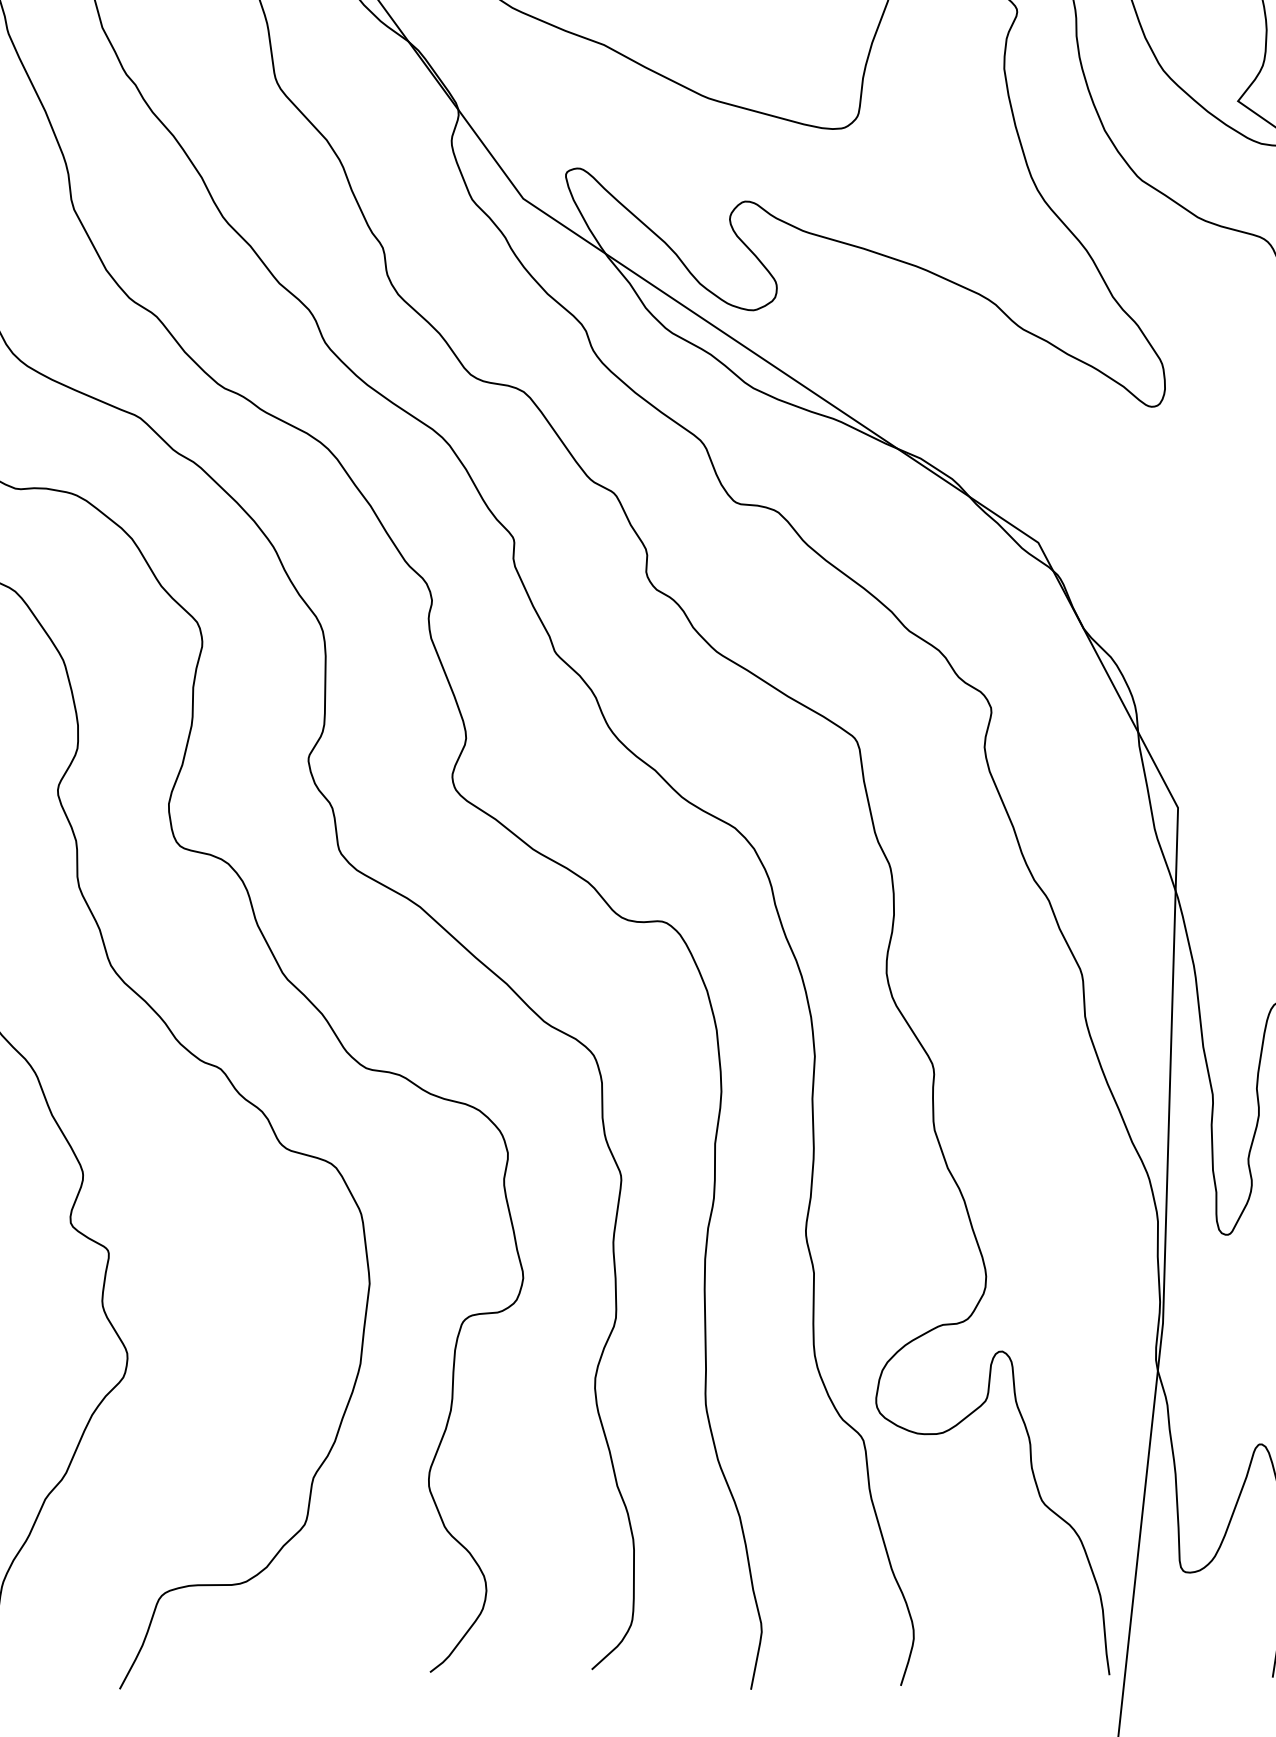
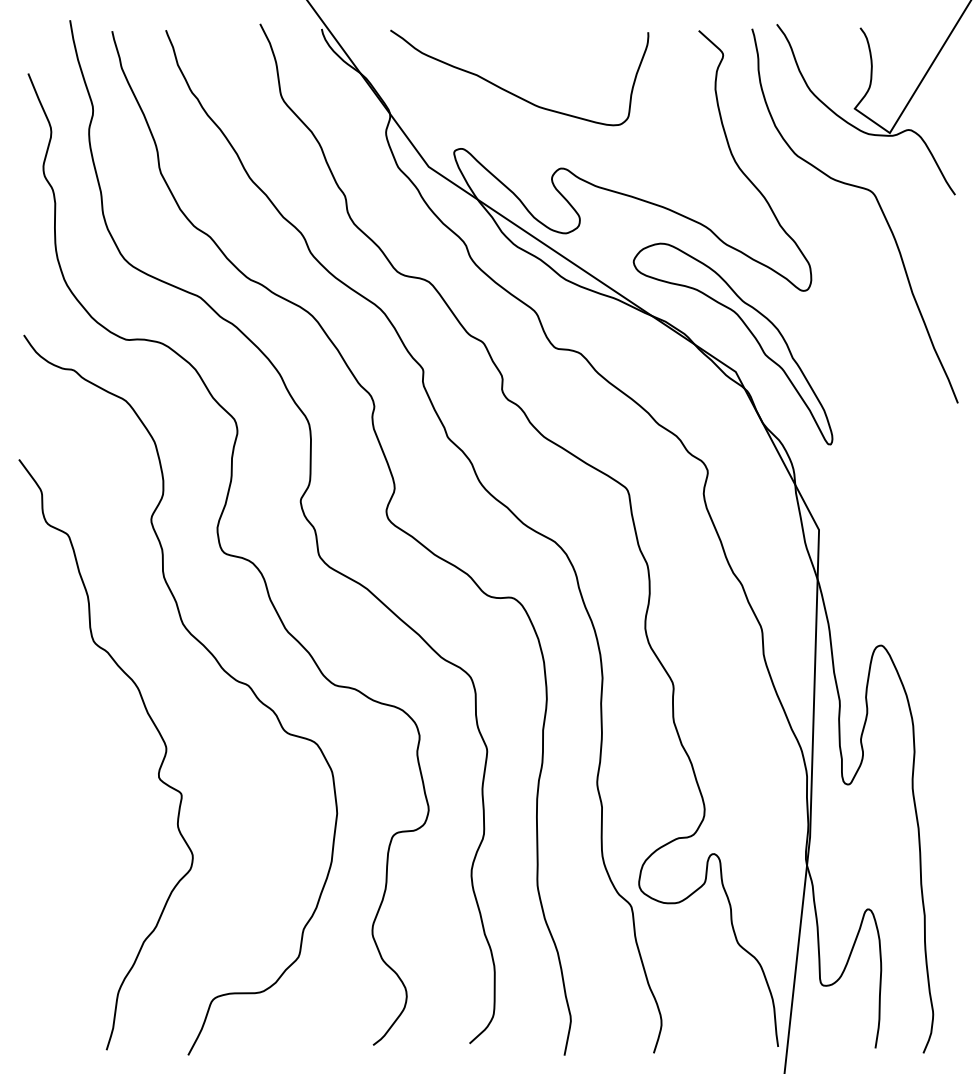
part: (1058, 471) -> (747, 329), added

